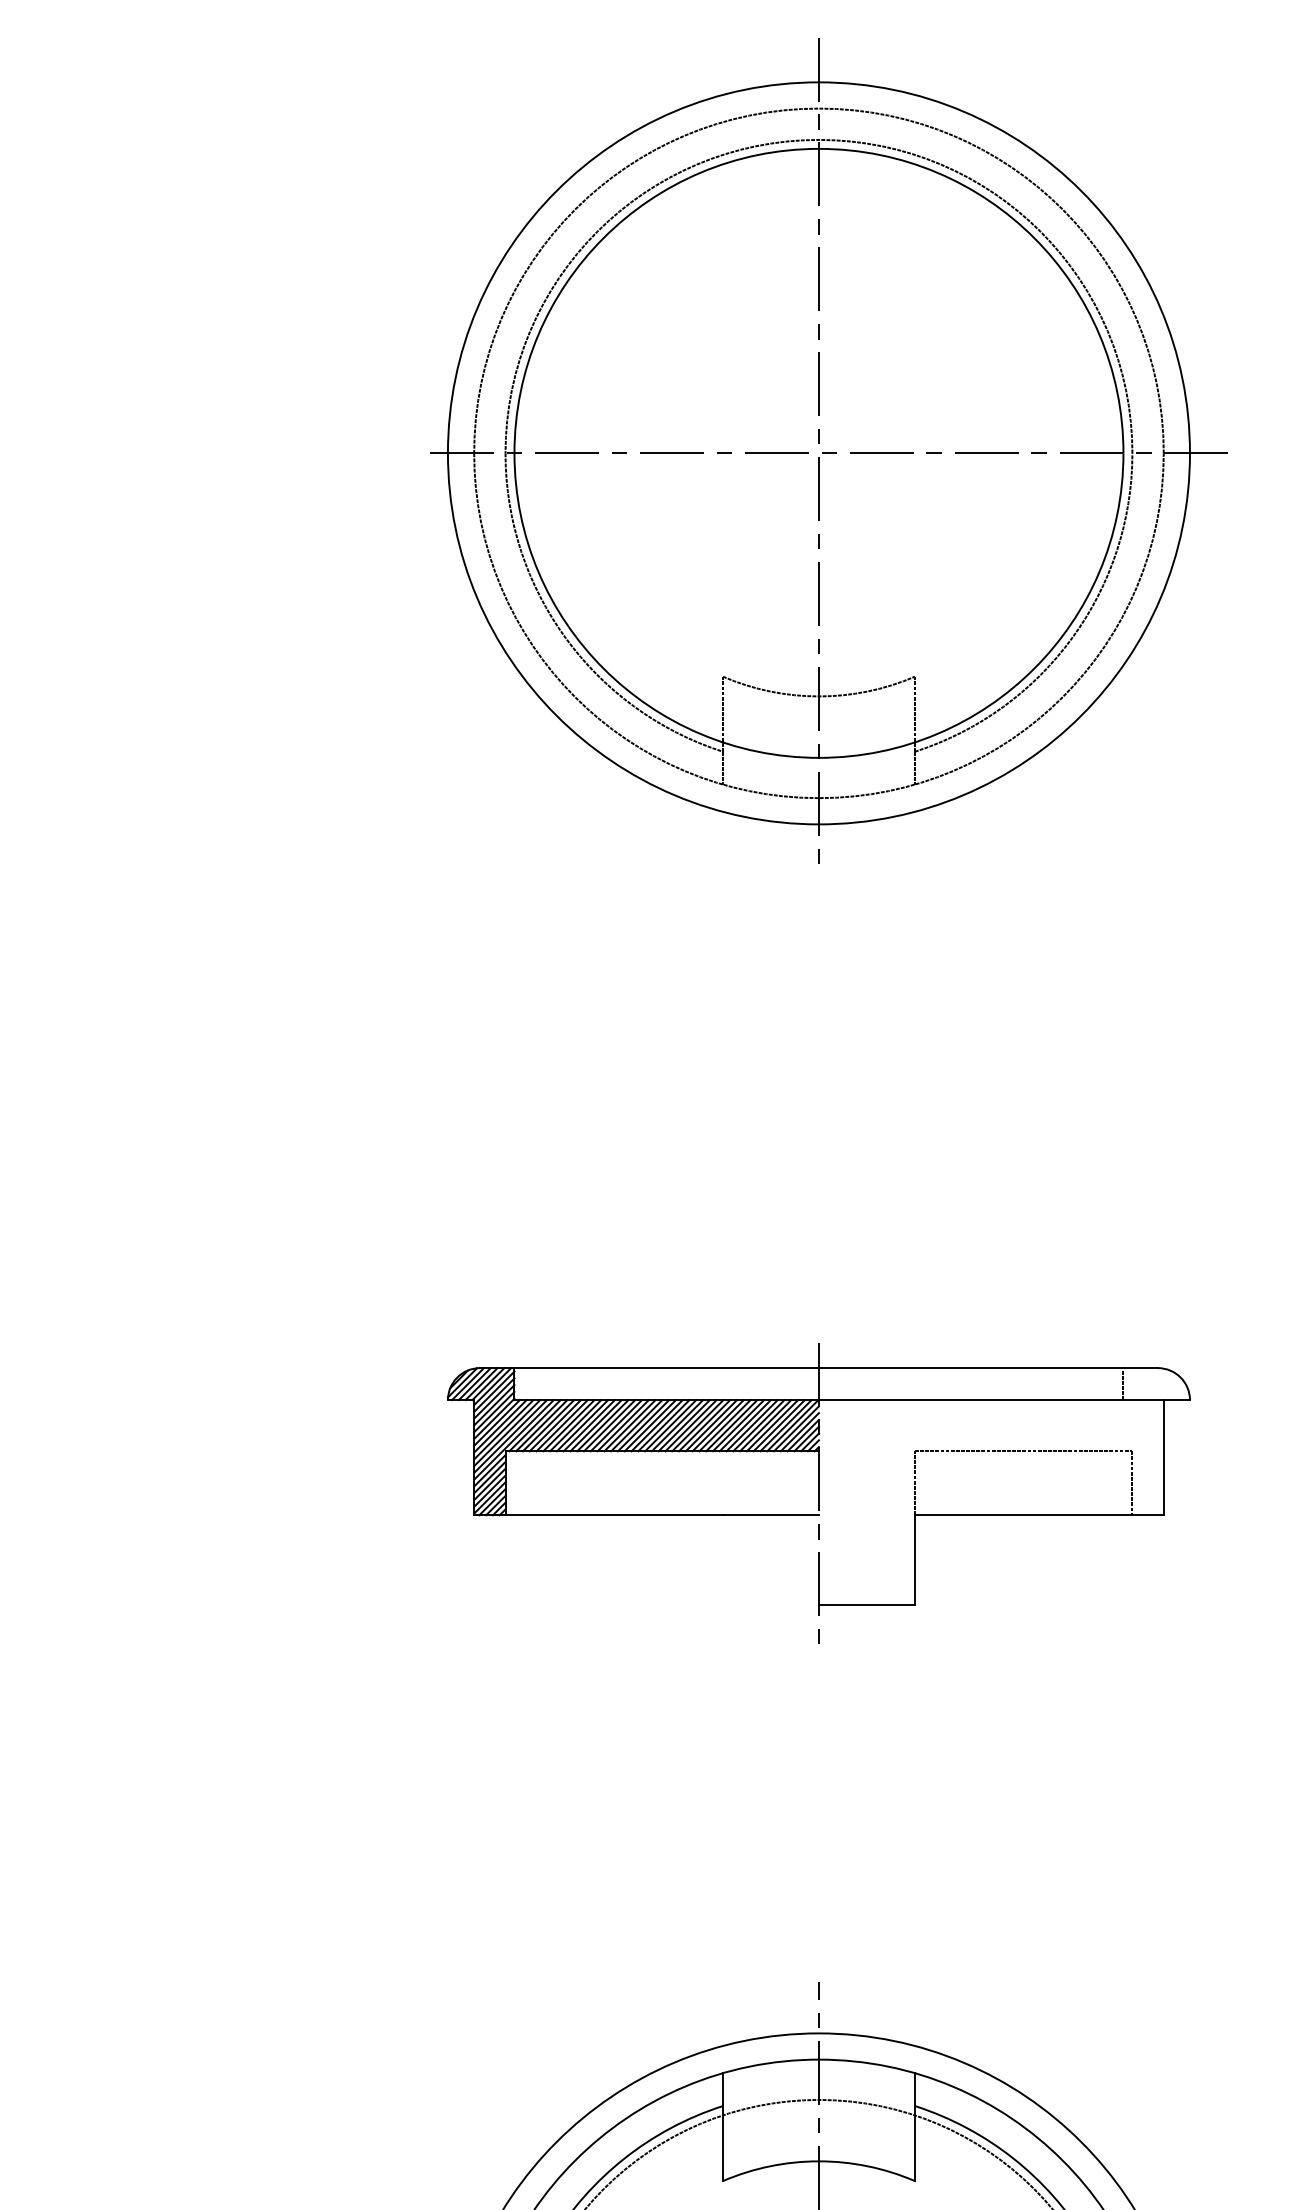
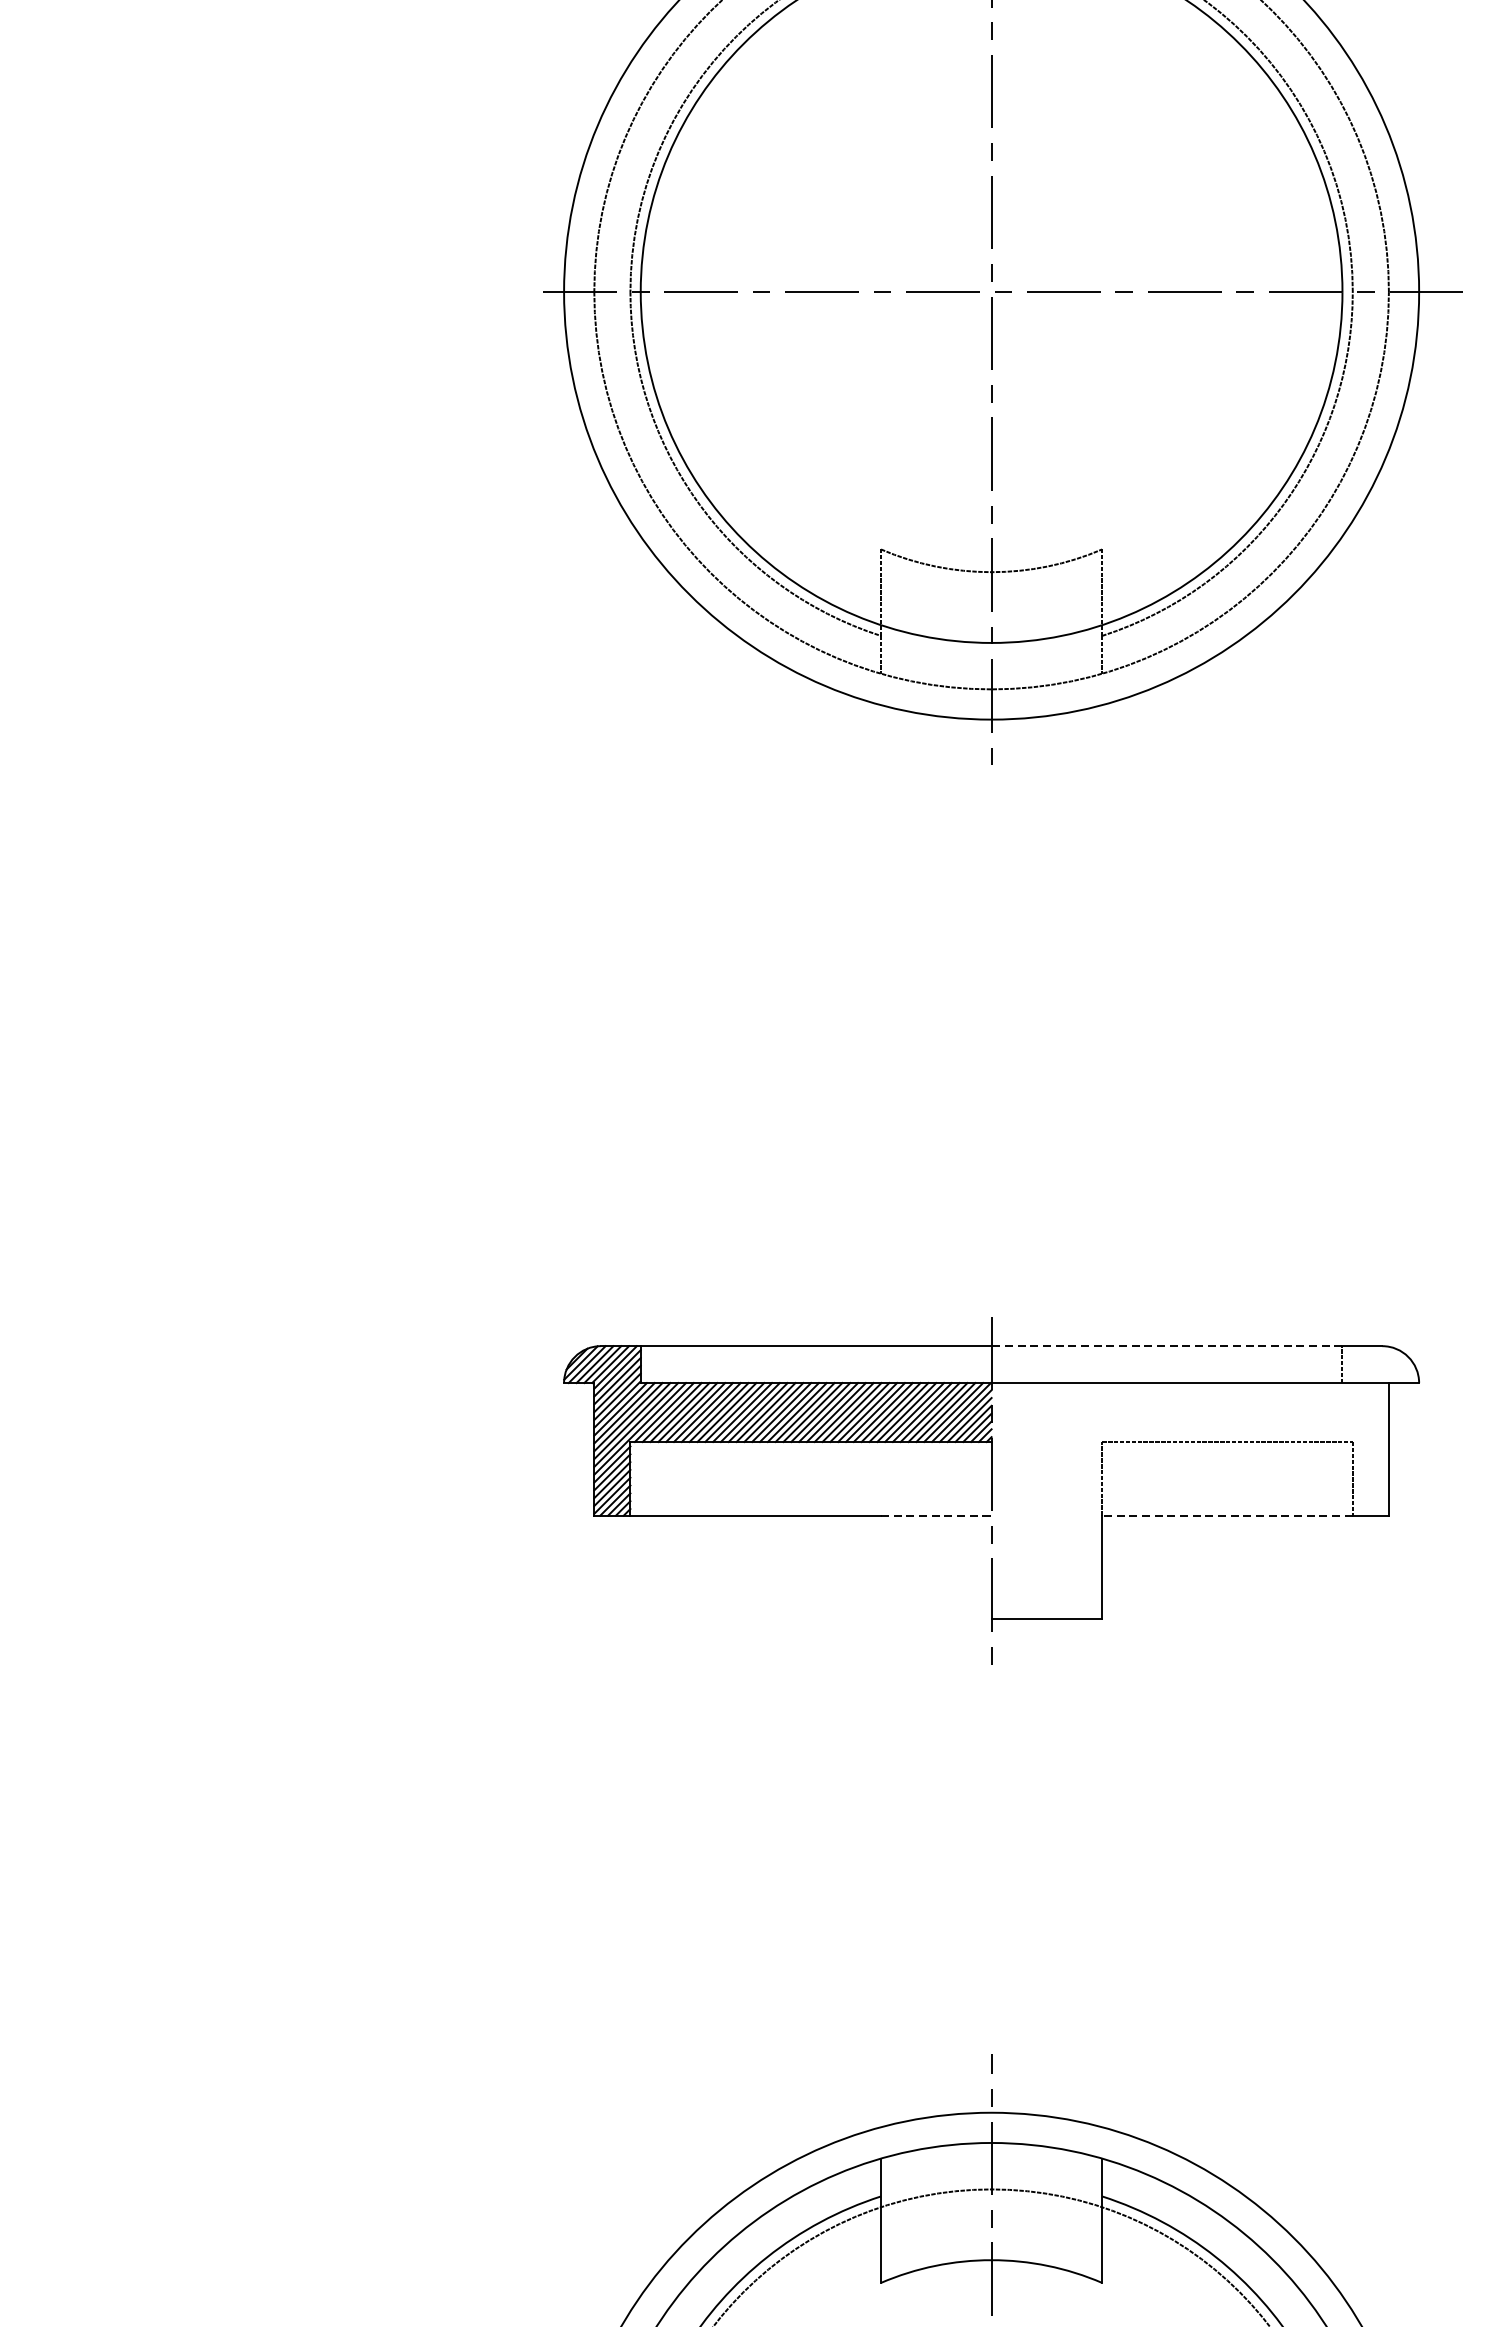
line: (970, 1368) -> (1166, 1346), solid -> dashed
line: (770, 1515) -> (935, 1515), solid -> dashed
line: (1023, 1515) -> (1227, 1515), solid -> dashed

